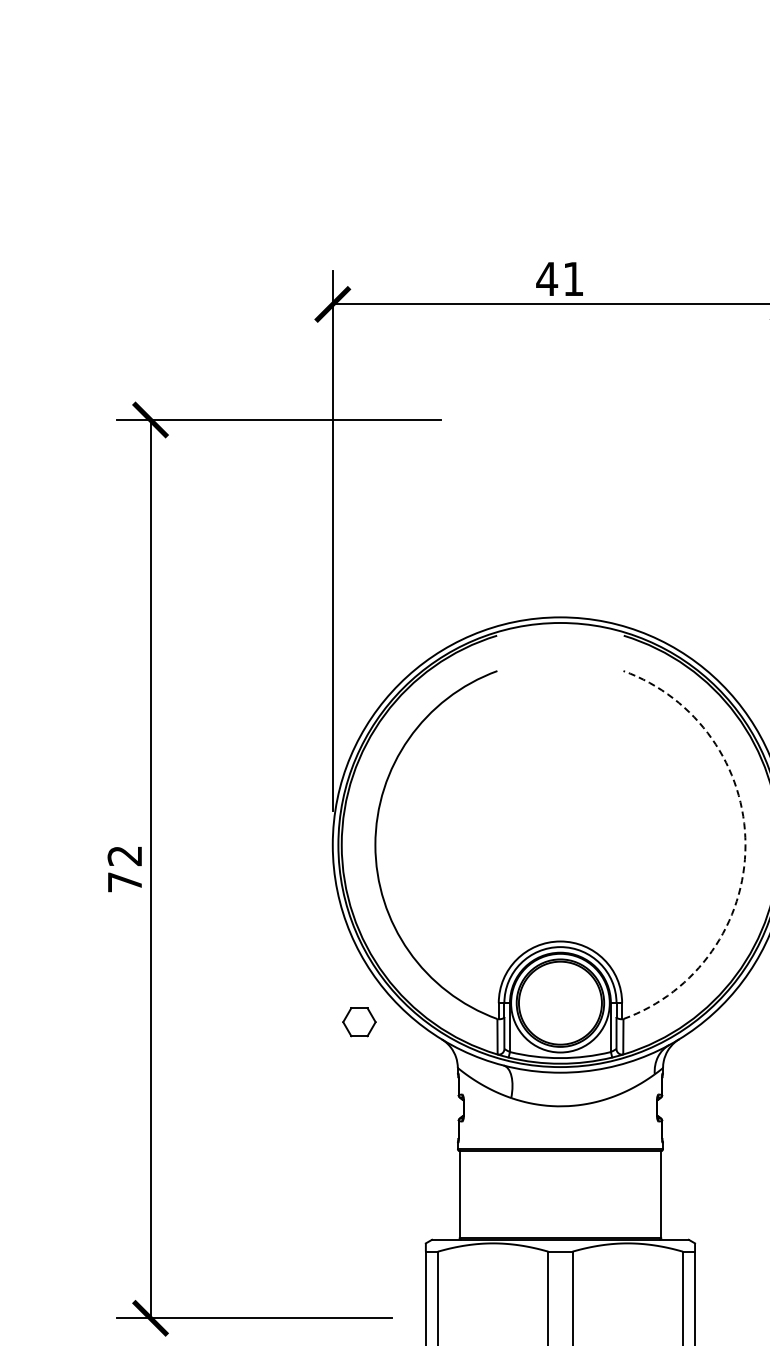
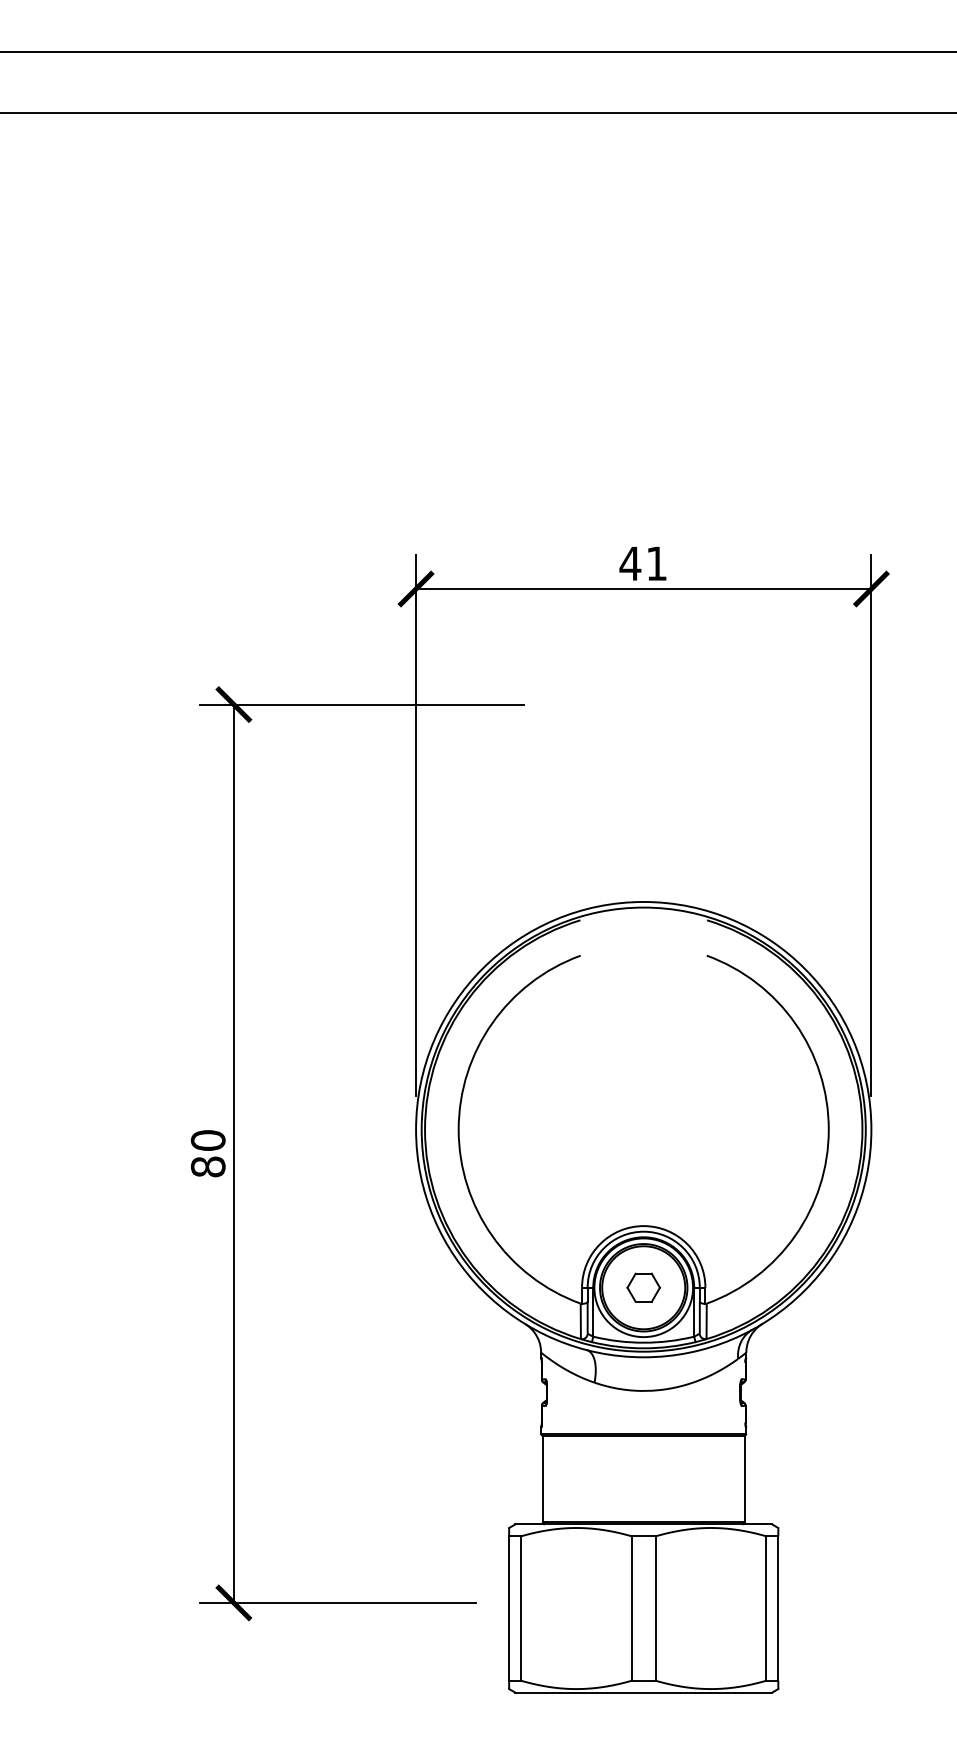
arc: (745, 844) -> (828, 1129), dashed -> solid
text: (124, 868) -> (207, 1153), 72 -> 80
part: (359, 1021) -> (643, 1287), moved

